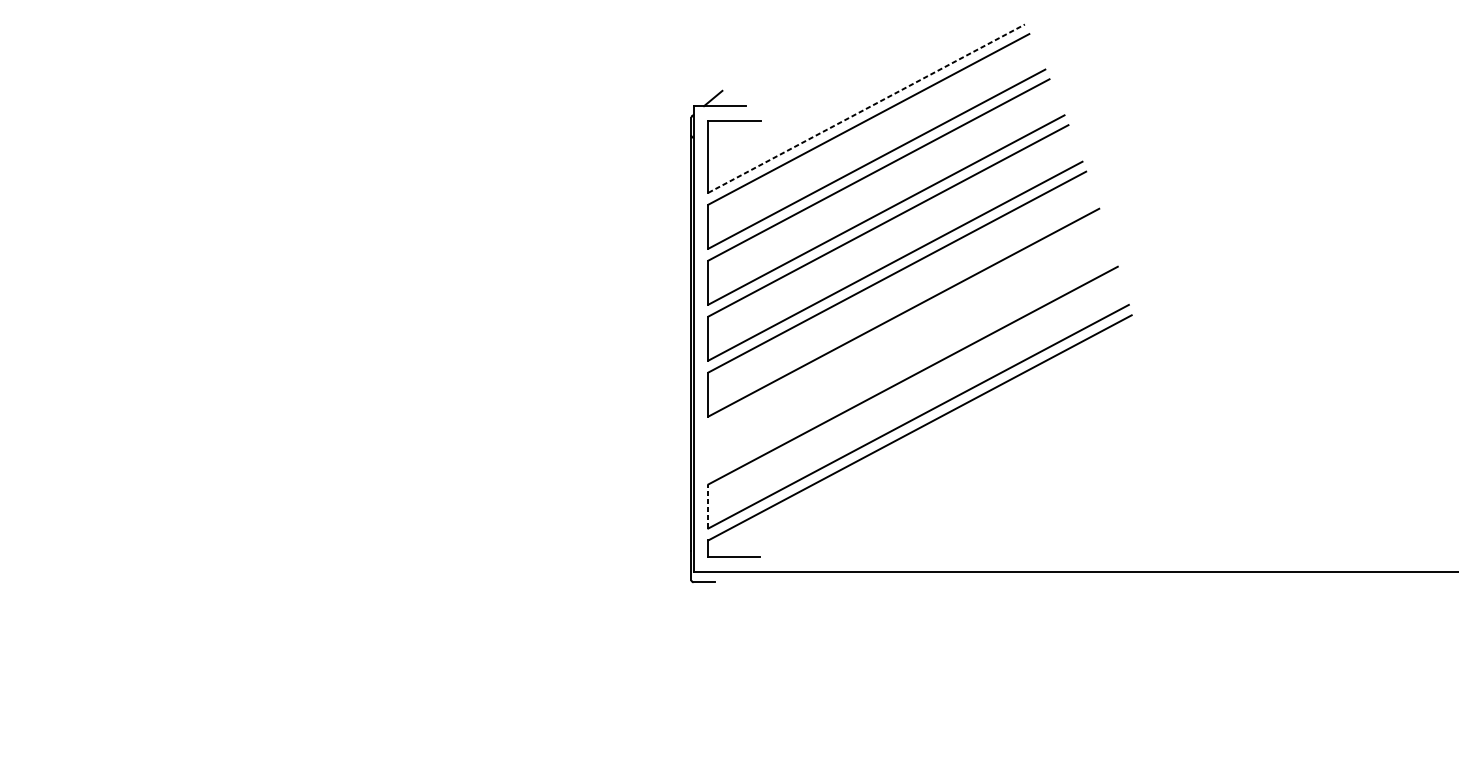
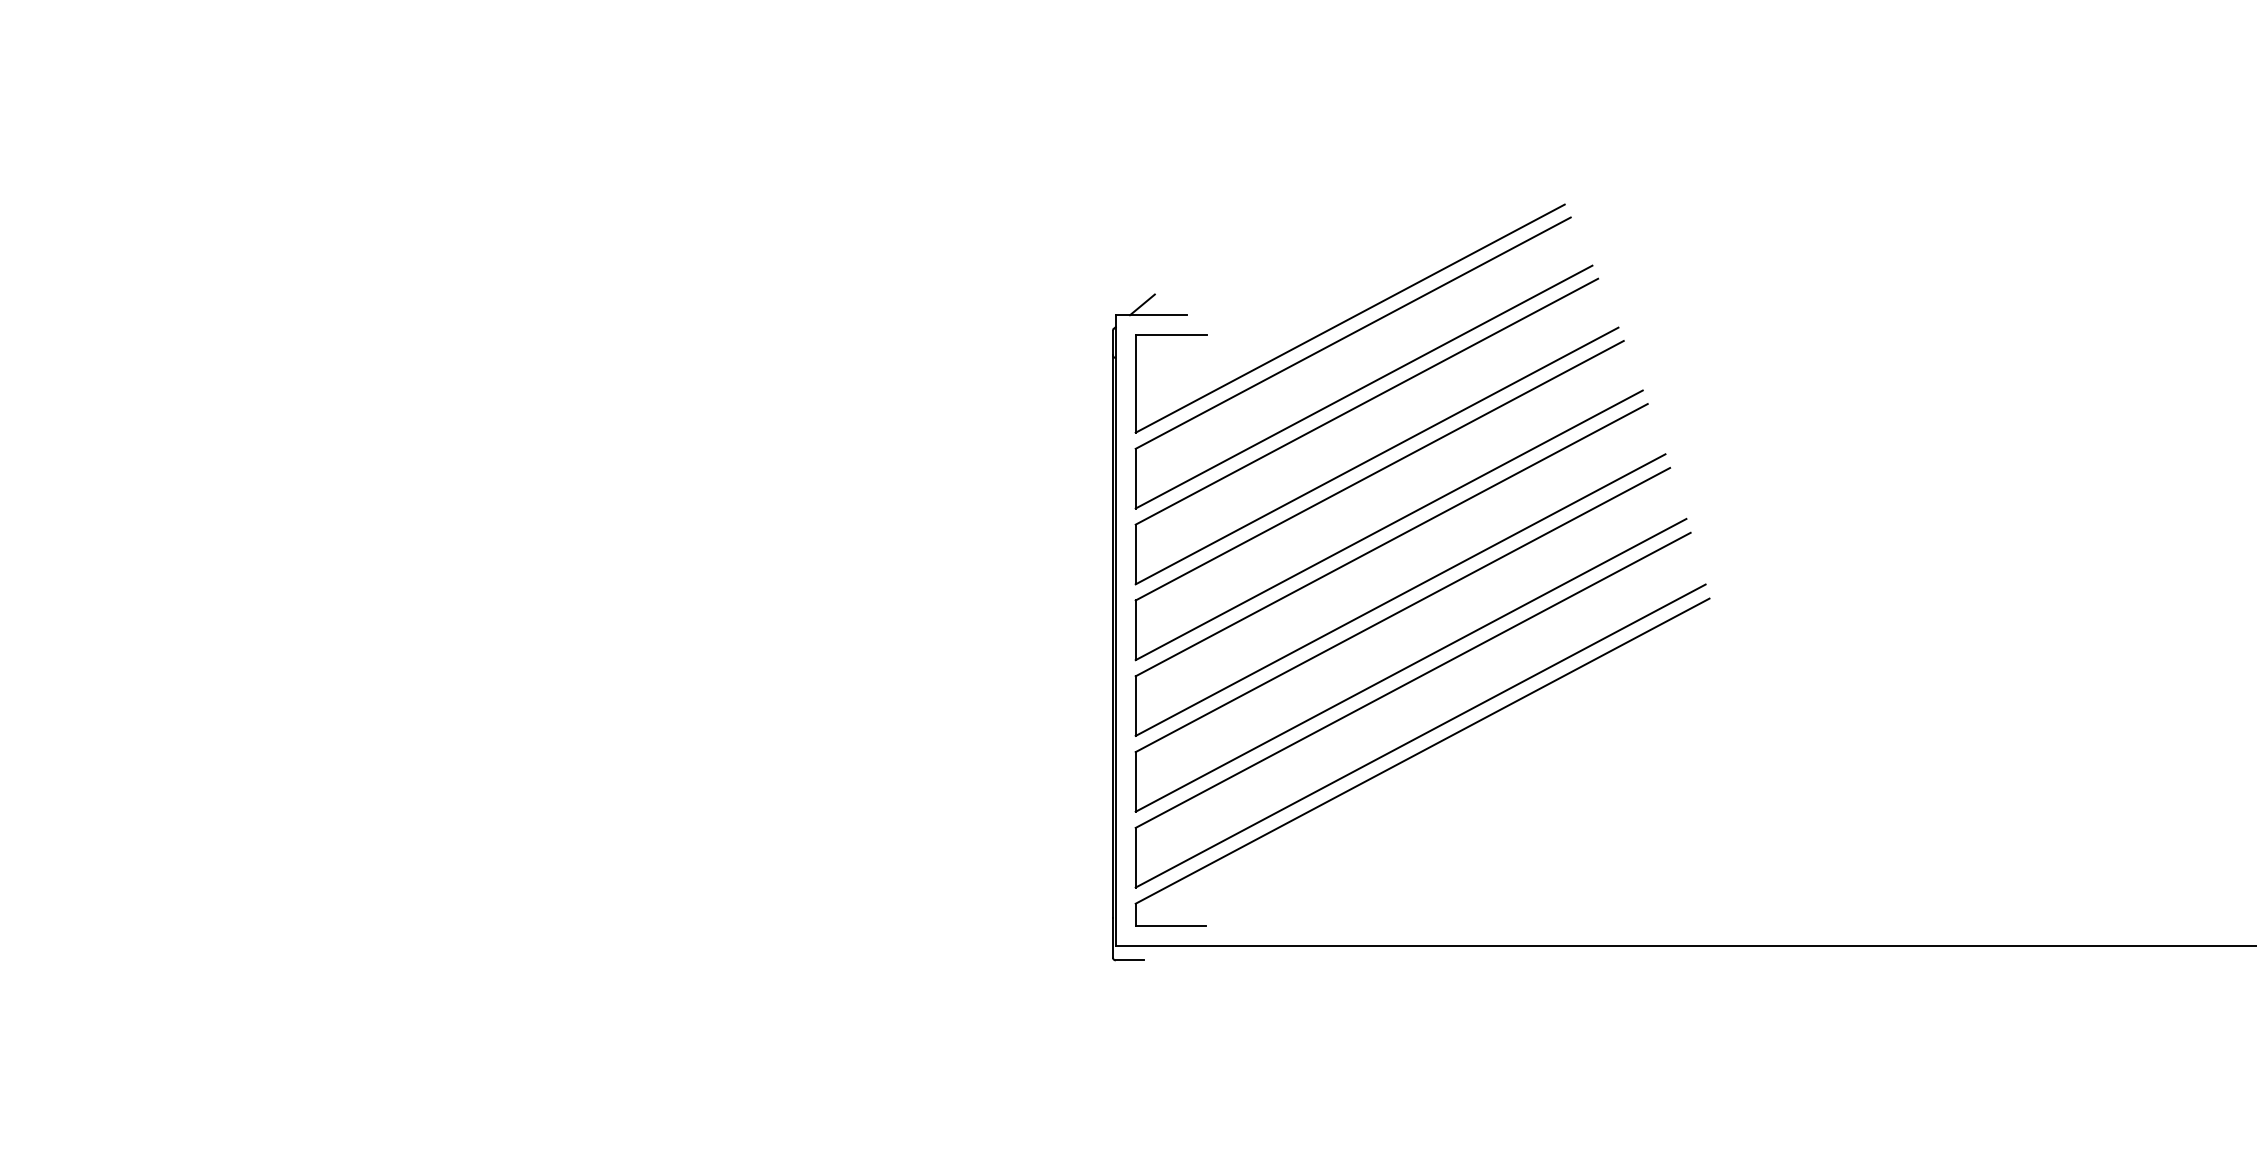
line: (866, 108) -> (1350, 318), dashed -> solid
part: (917, 360) -> (1419, 659), added
line: (708, 506) -> (1135, 857), dashed -> solid

